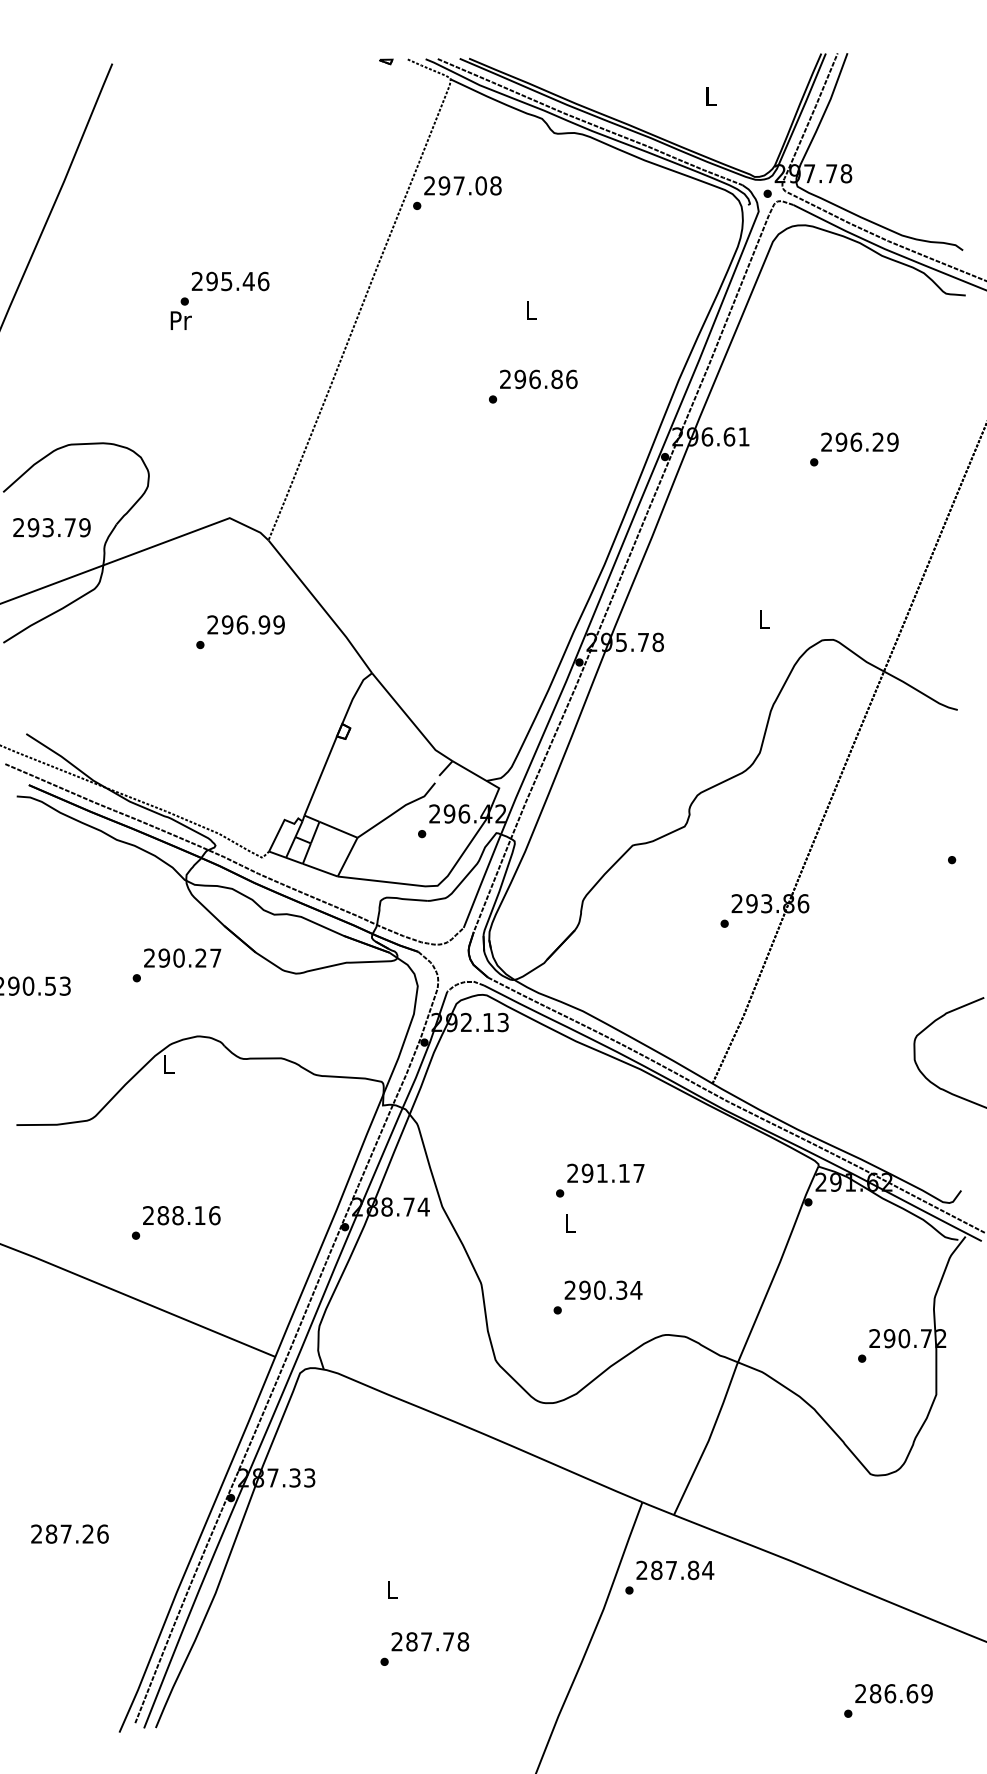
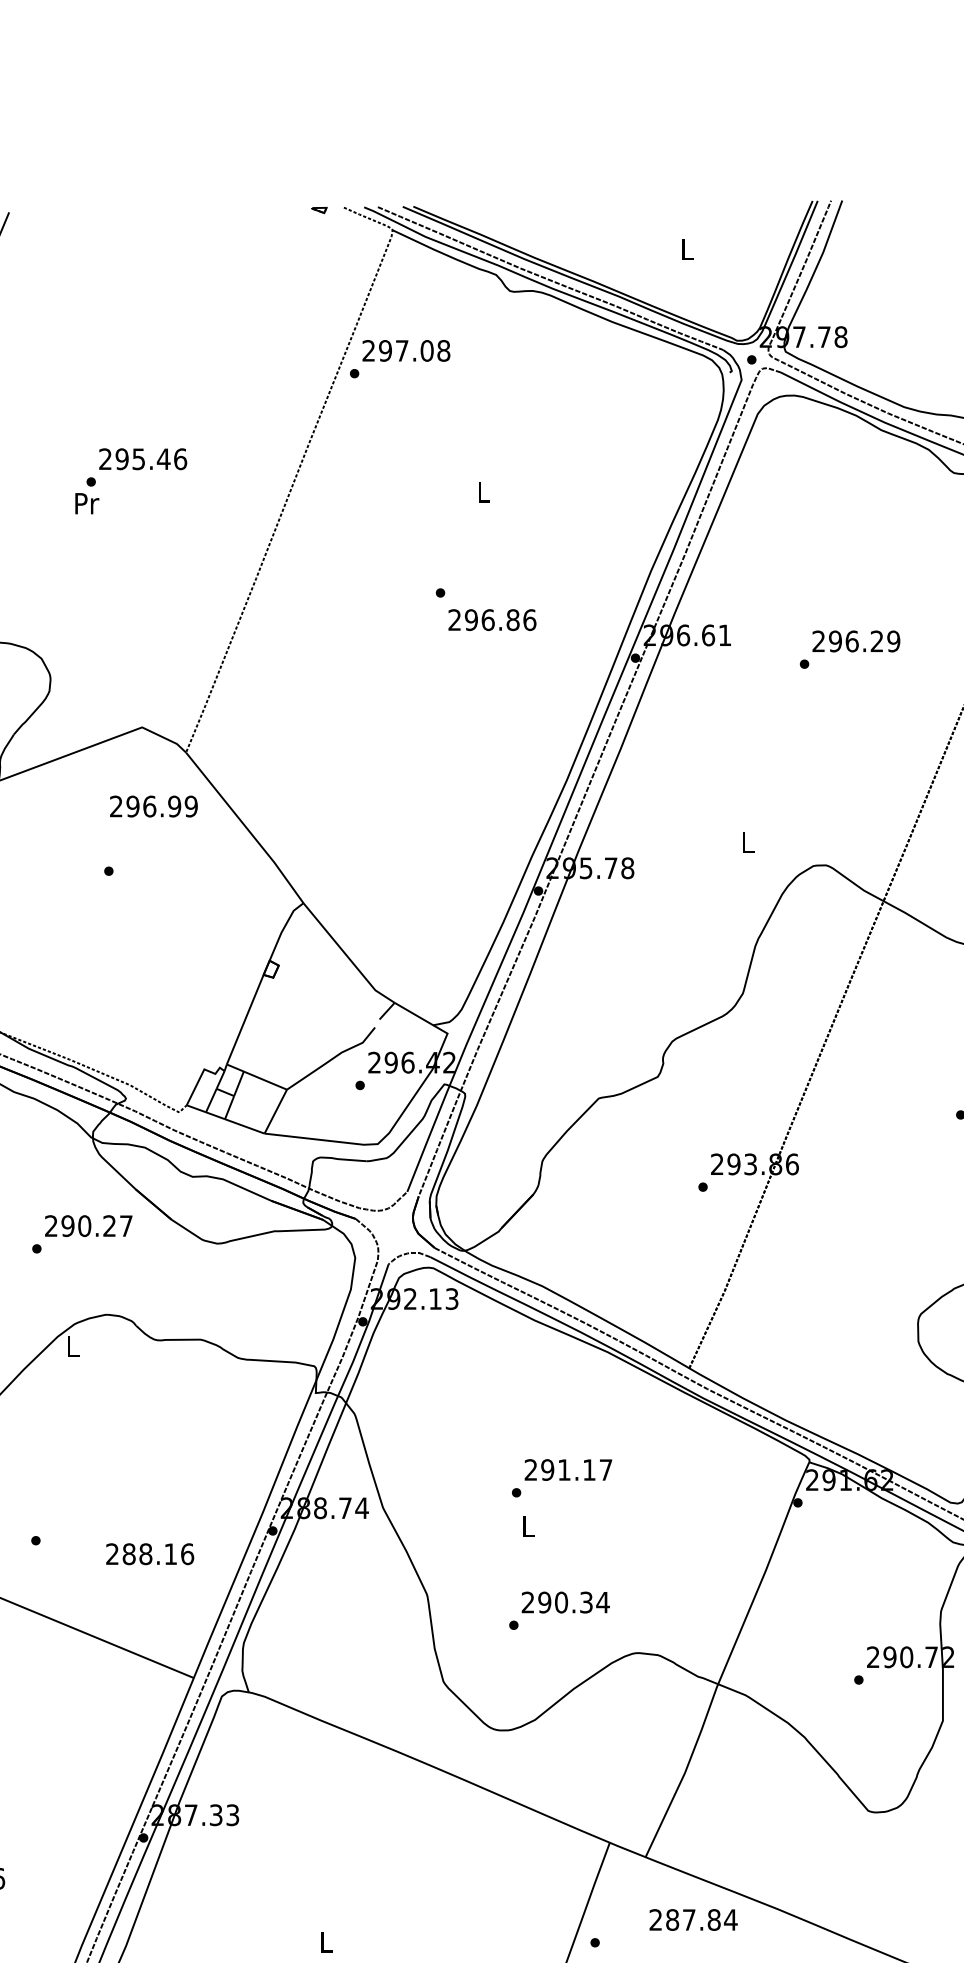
text: (538, 379) -> (492, 620), moved
text: (245, 624) -> (153, 806), moved
text: (181, 1215) -> (149, 1554), moved
text: (675, 1570) -> (693, 1920), moved

